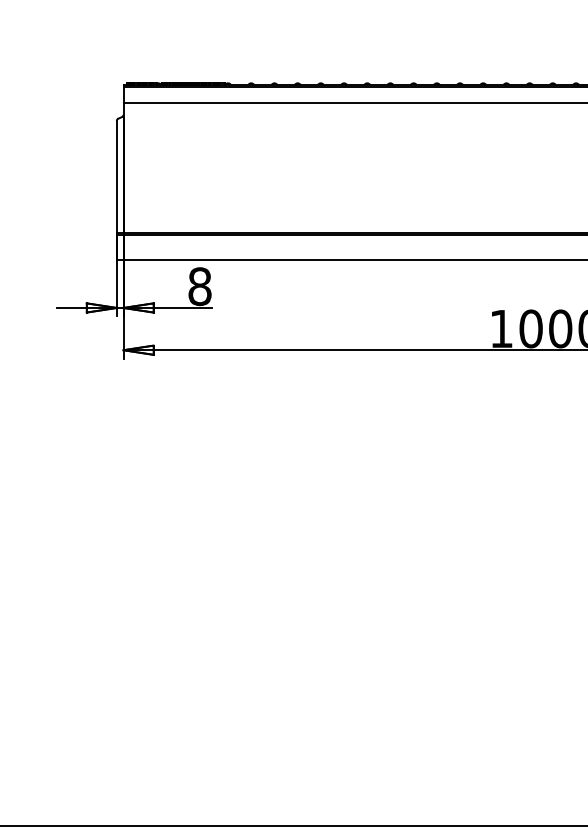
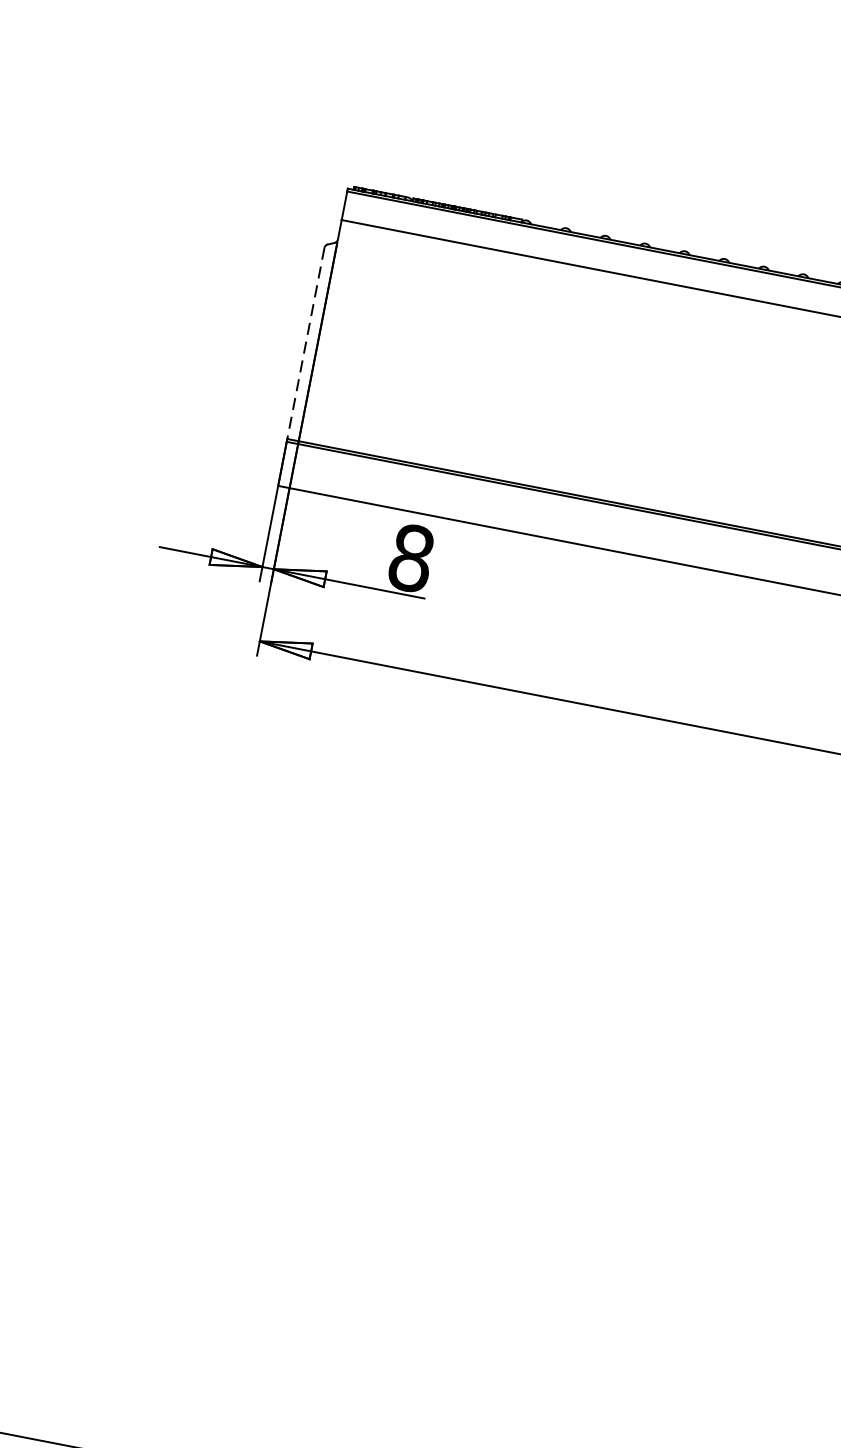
line: (116, 177) -> (305, 344), solid -> dashed

